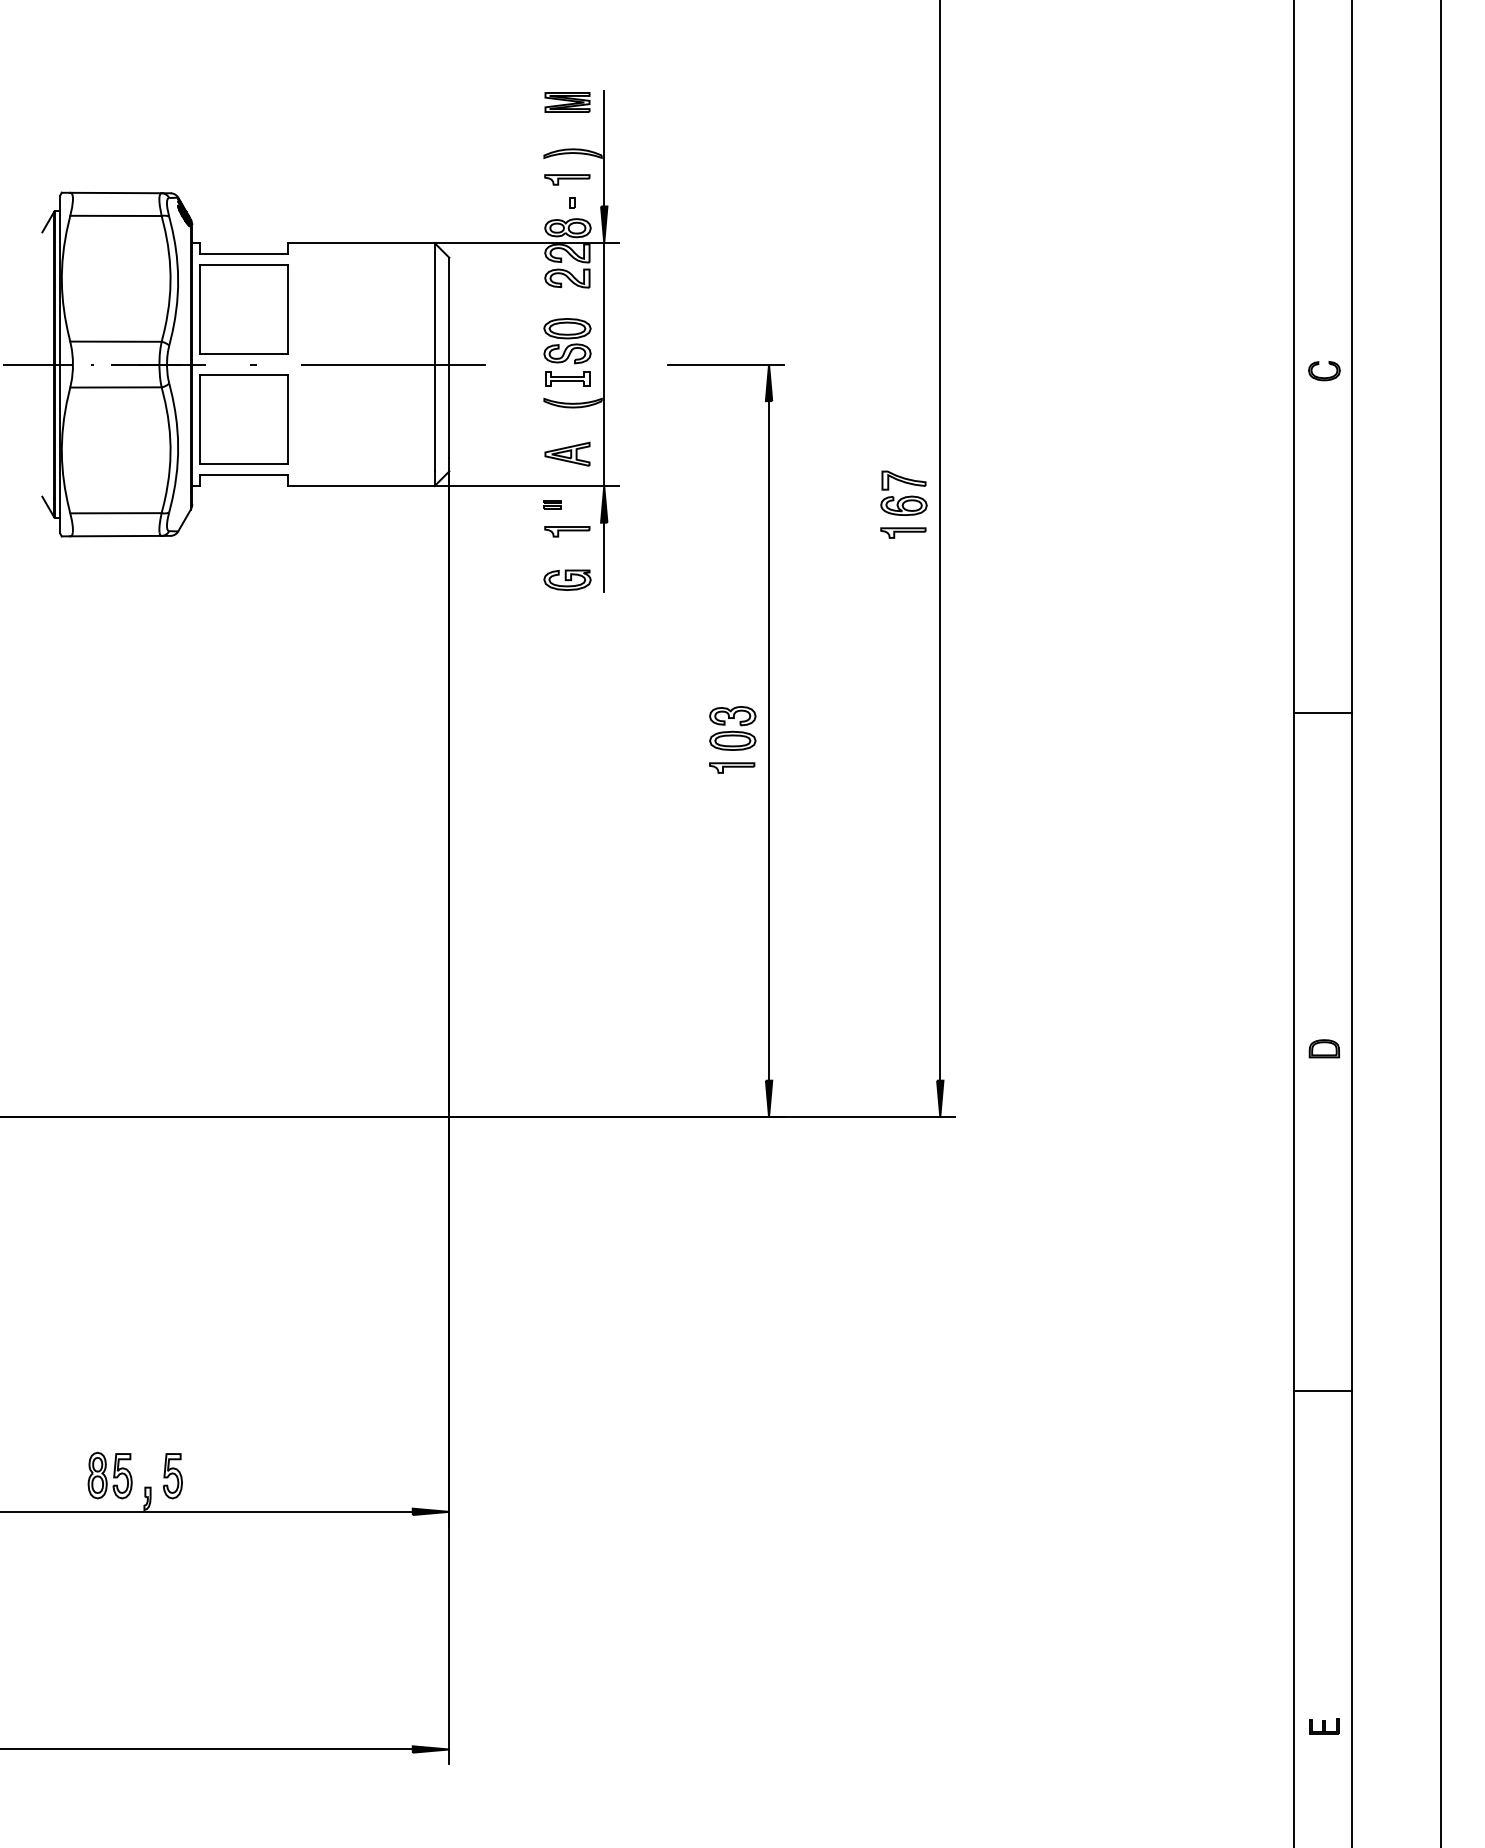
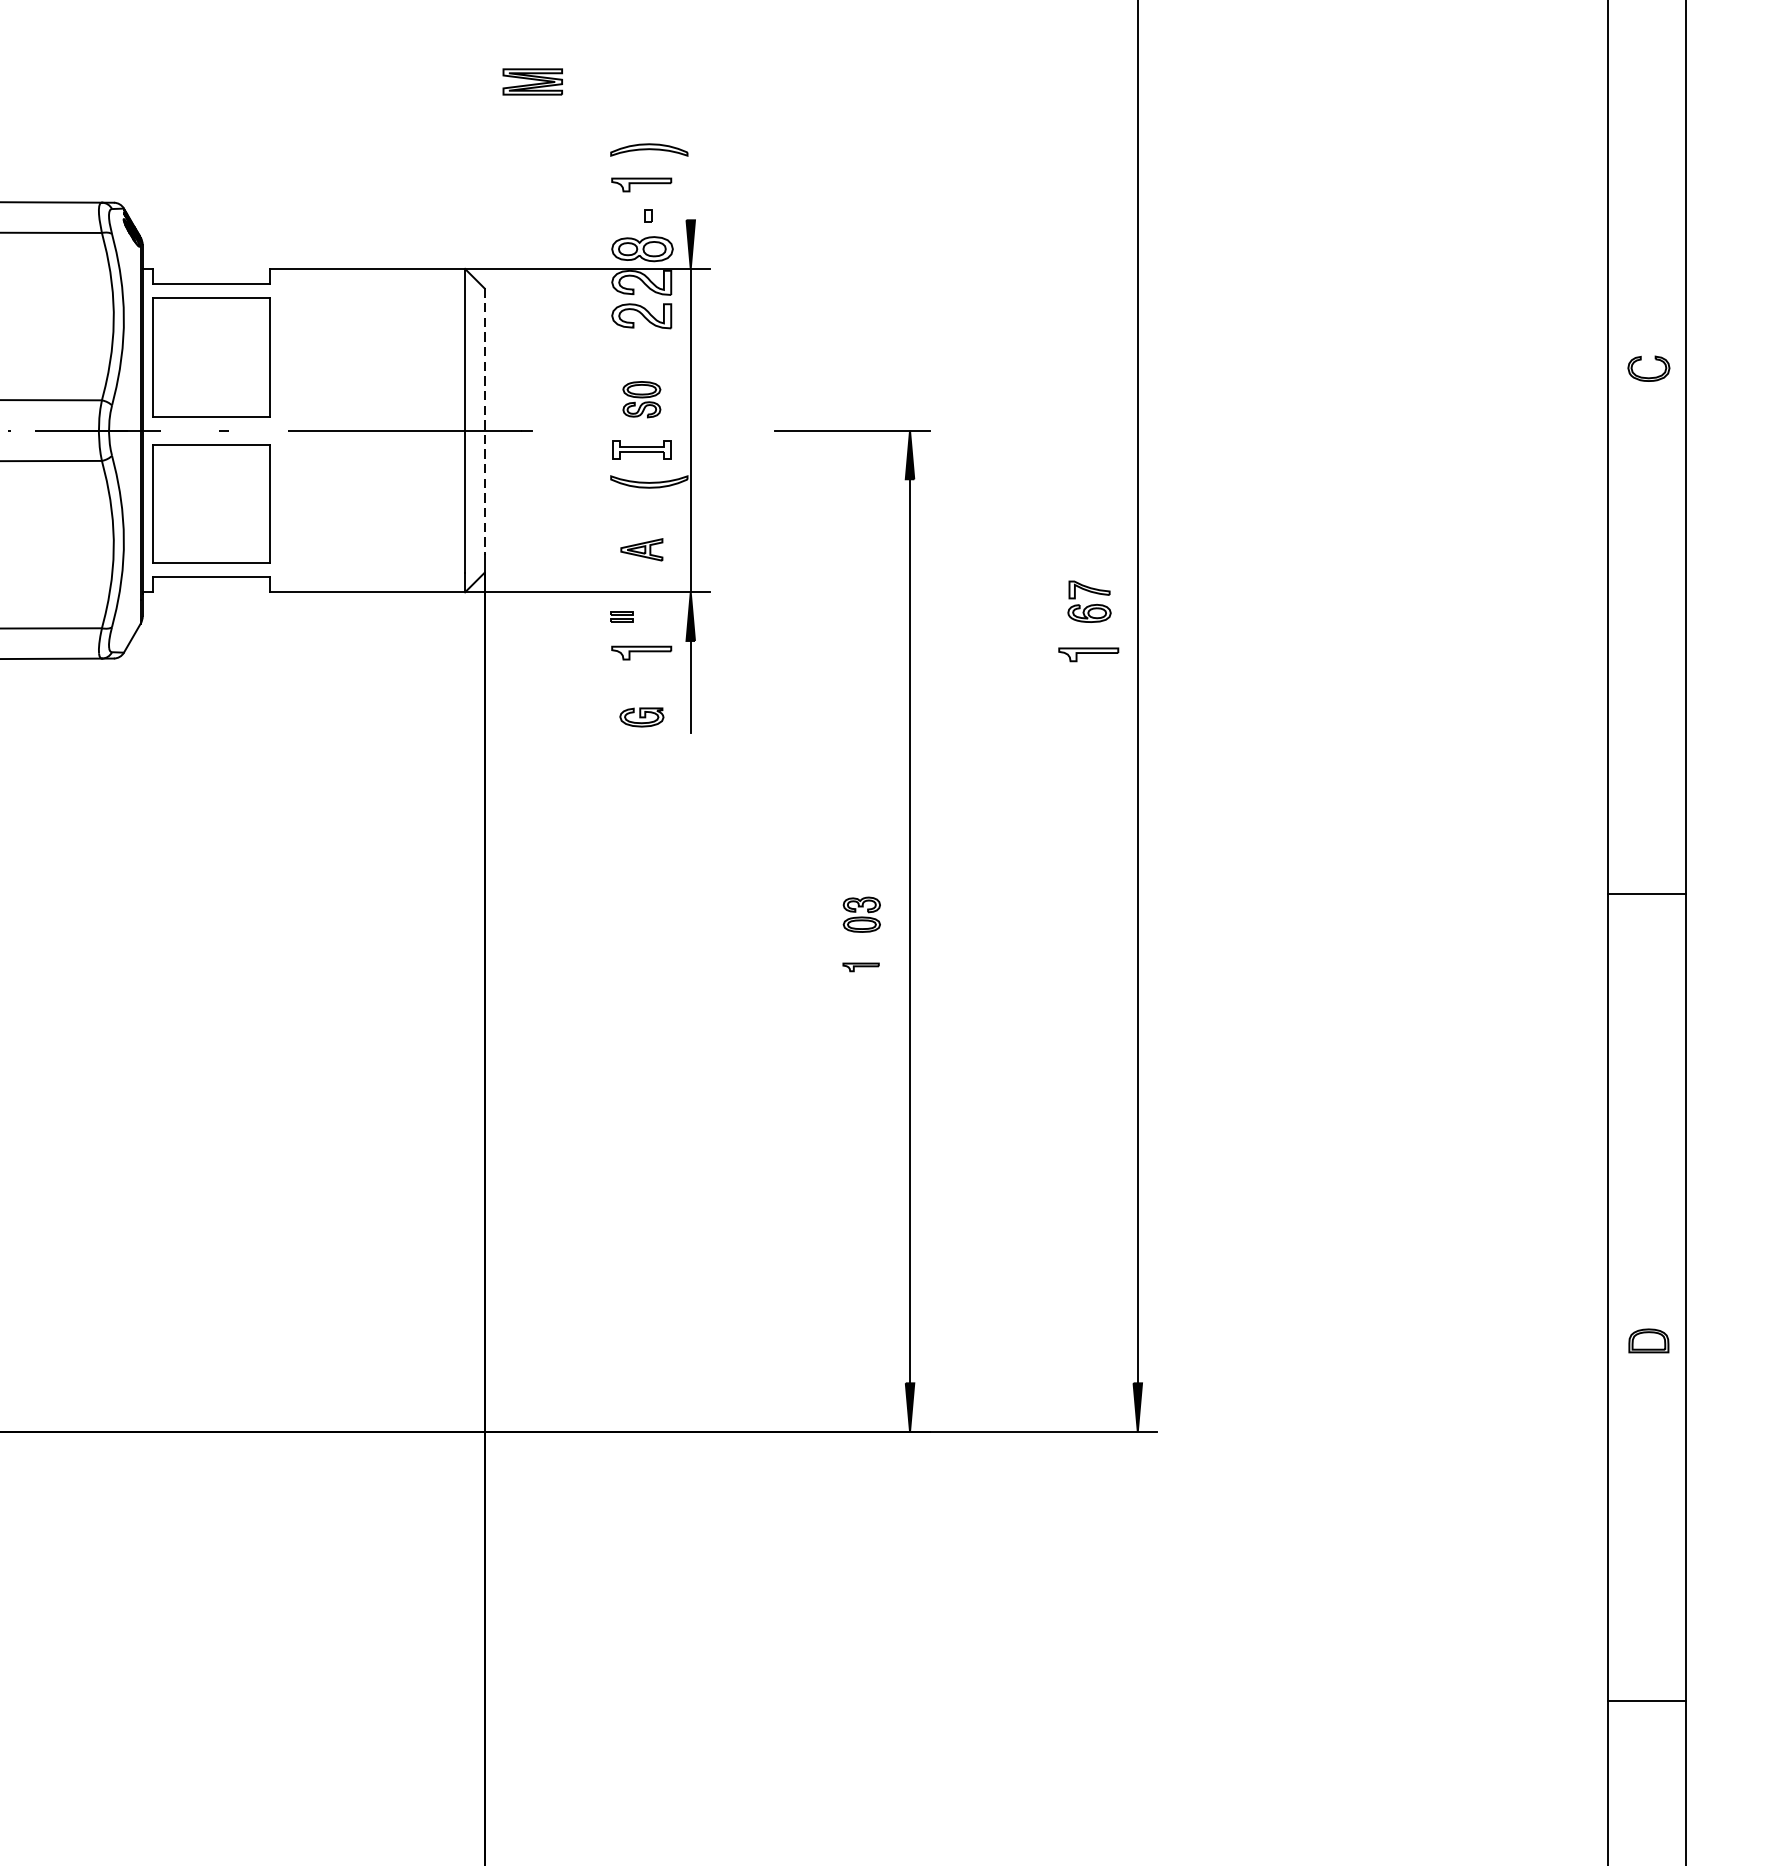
part: (567, 102) -> (532, 81), moved
line: (604, 148) -> (691, 143), removed
part: (567, 341) -> (641, 399), size x0.6
line: (449, 358) -> (484, 422), solid -> dashed
part: (1324, 371) -> (1648, 369), moved
part: (567, 453) -> (641, 548), size x0.7
part: (903, 492) -> (1088, 600), size x0.7
part: (567, 579) -> (641, 716), size x0.7
part: (732, 728) -> (861, 914), size x0.6
part: (732, 767) -> (861, 966), size x0.6
line: (1322, 1390) -> (1646, 1701), moved

